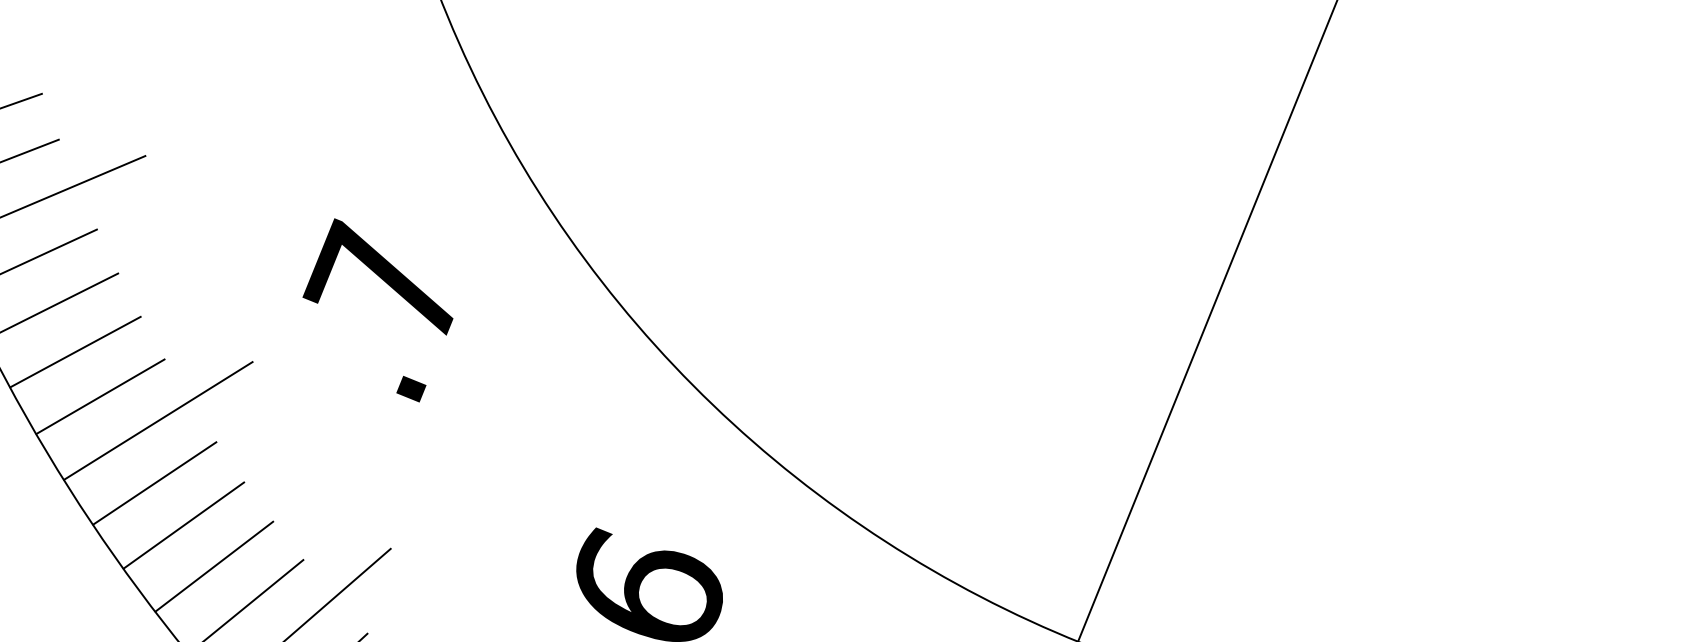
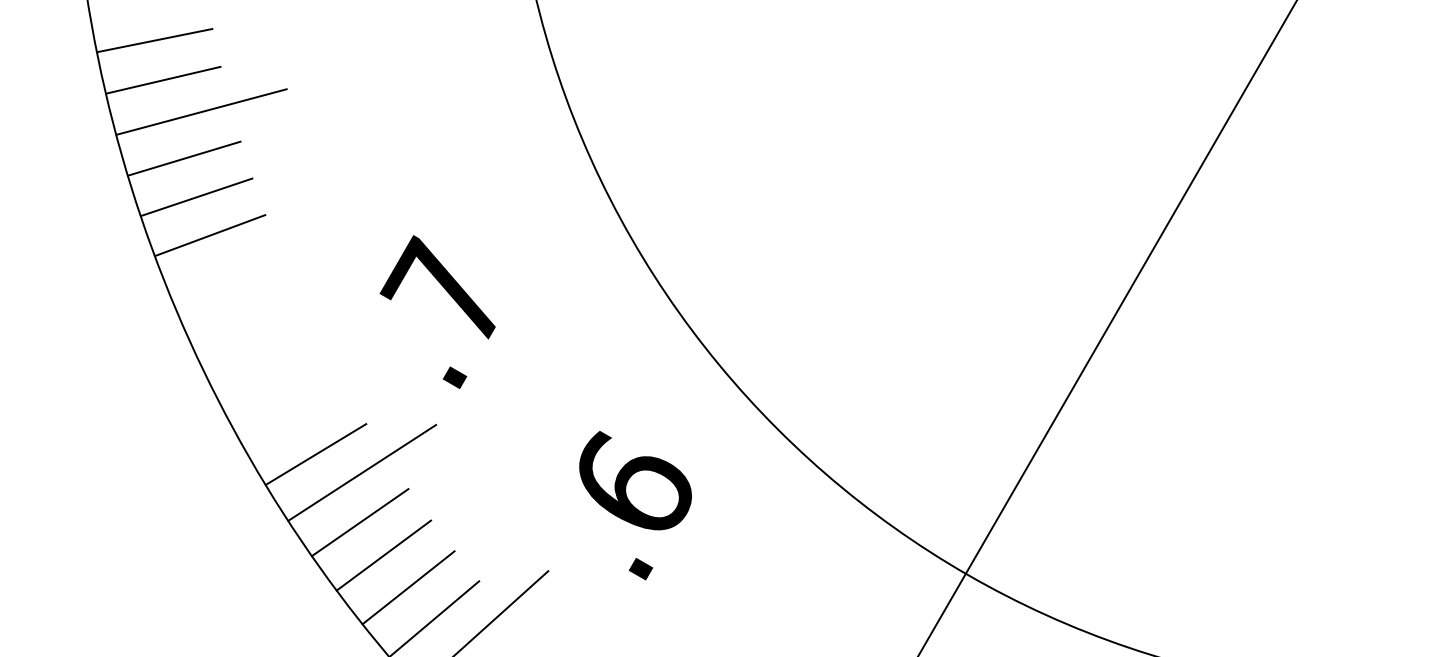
text: (377, 309) -> (437, 311), moved
line: (100, 396) -> (224, 273), removed
line: (158, 420) -> (267, 298), removed
line: (154, 483) -> (257, 347), removed
line: (184, 525) -> (276, 383), removed
line: (214, 566) -> (295, 419), removed

